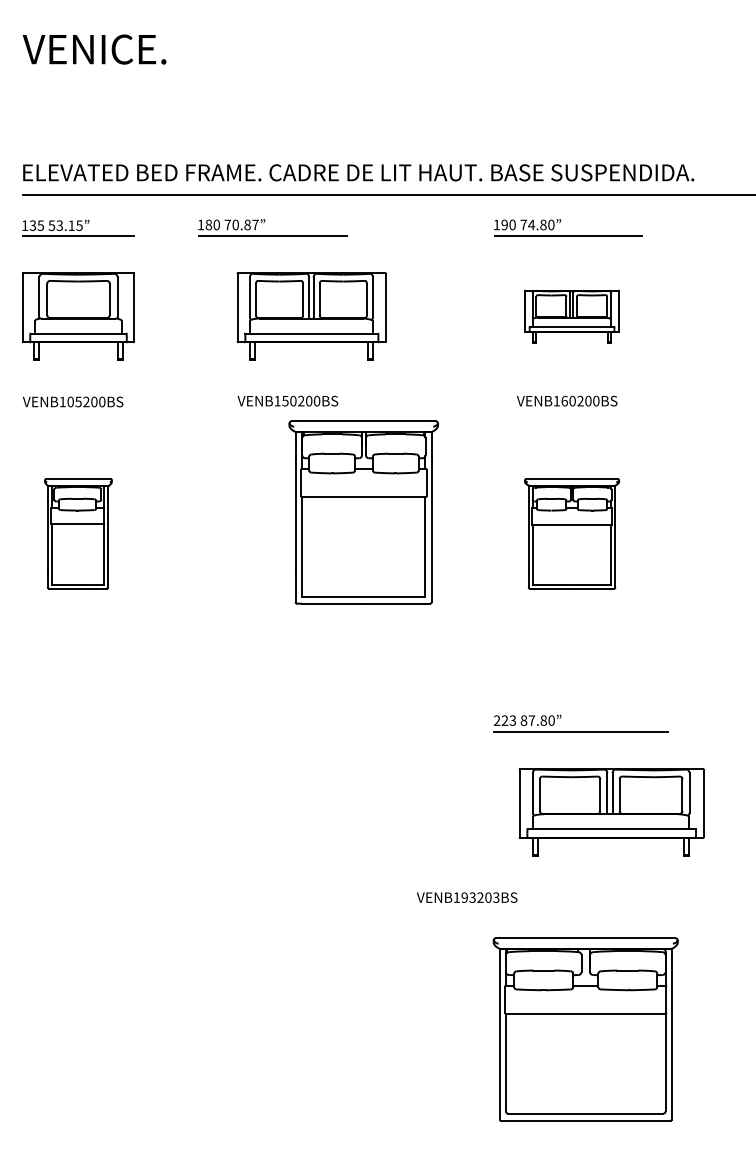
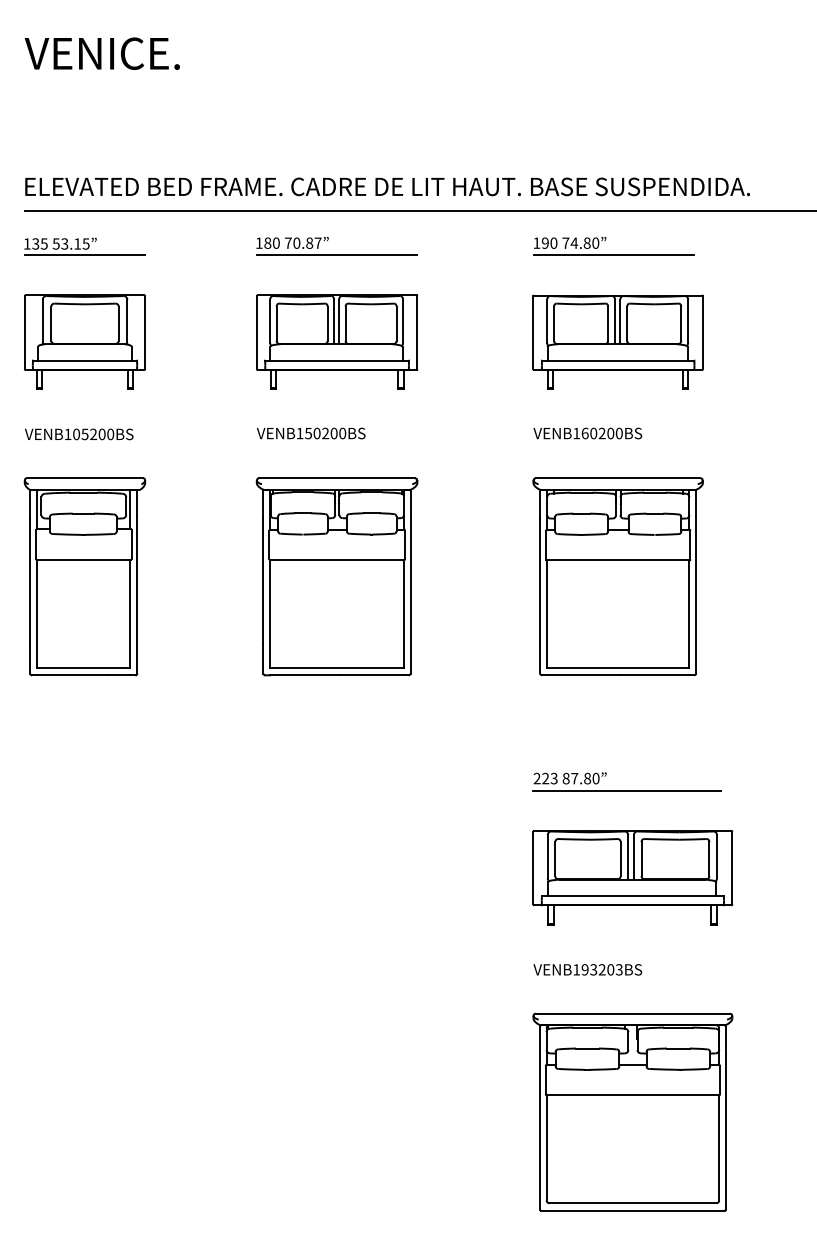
part: (272, 235) -> (336, 254), moved
part: (571, 315) -> (617, 341), size x1.67
text: (566, 401) -> (587, 433), moved
part: (363, 512) -> (336, 576), moved
part: (78, 533) -> (84, 576), size x1.67
part: (571, 533) -> (617, 576), size x1.67
part: (611, 812) -> (632, 877), moved
text: (466, 897) -> (587, 969), moved

